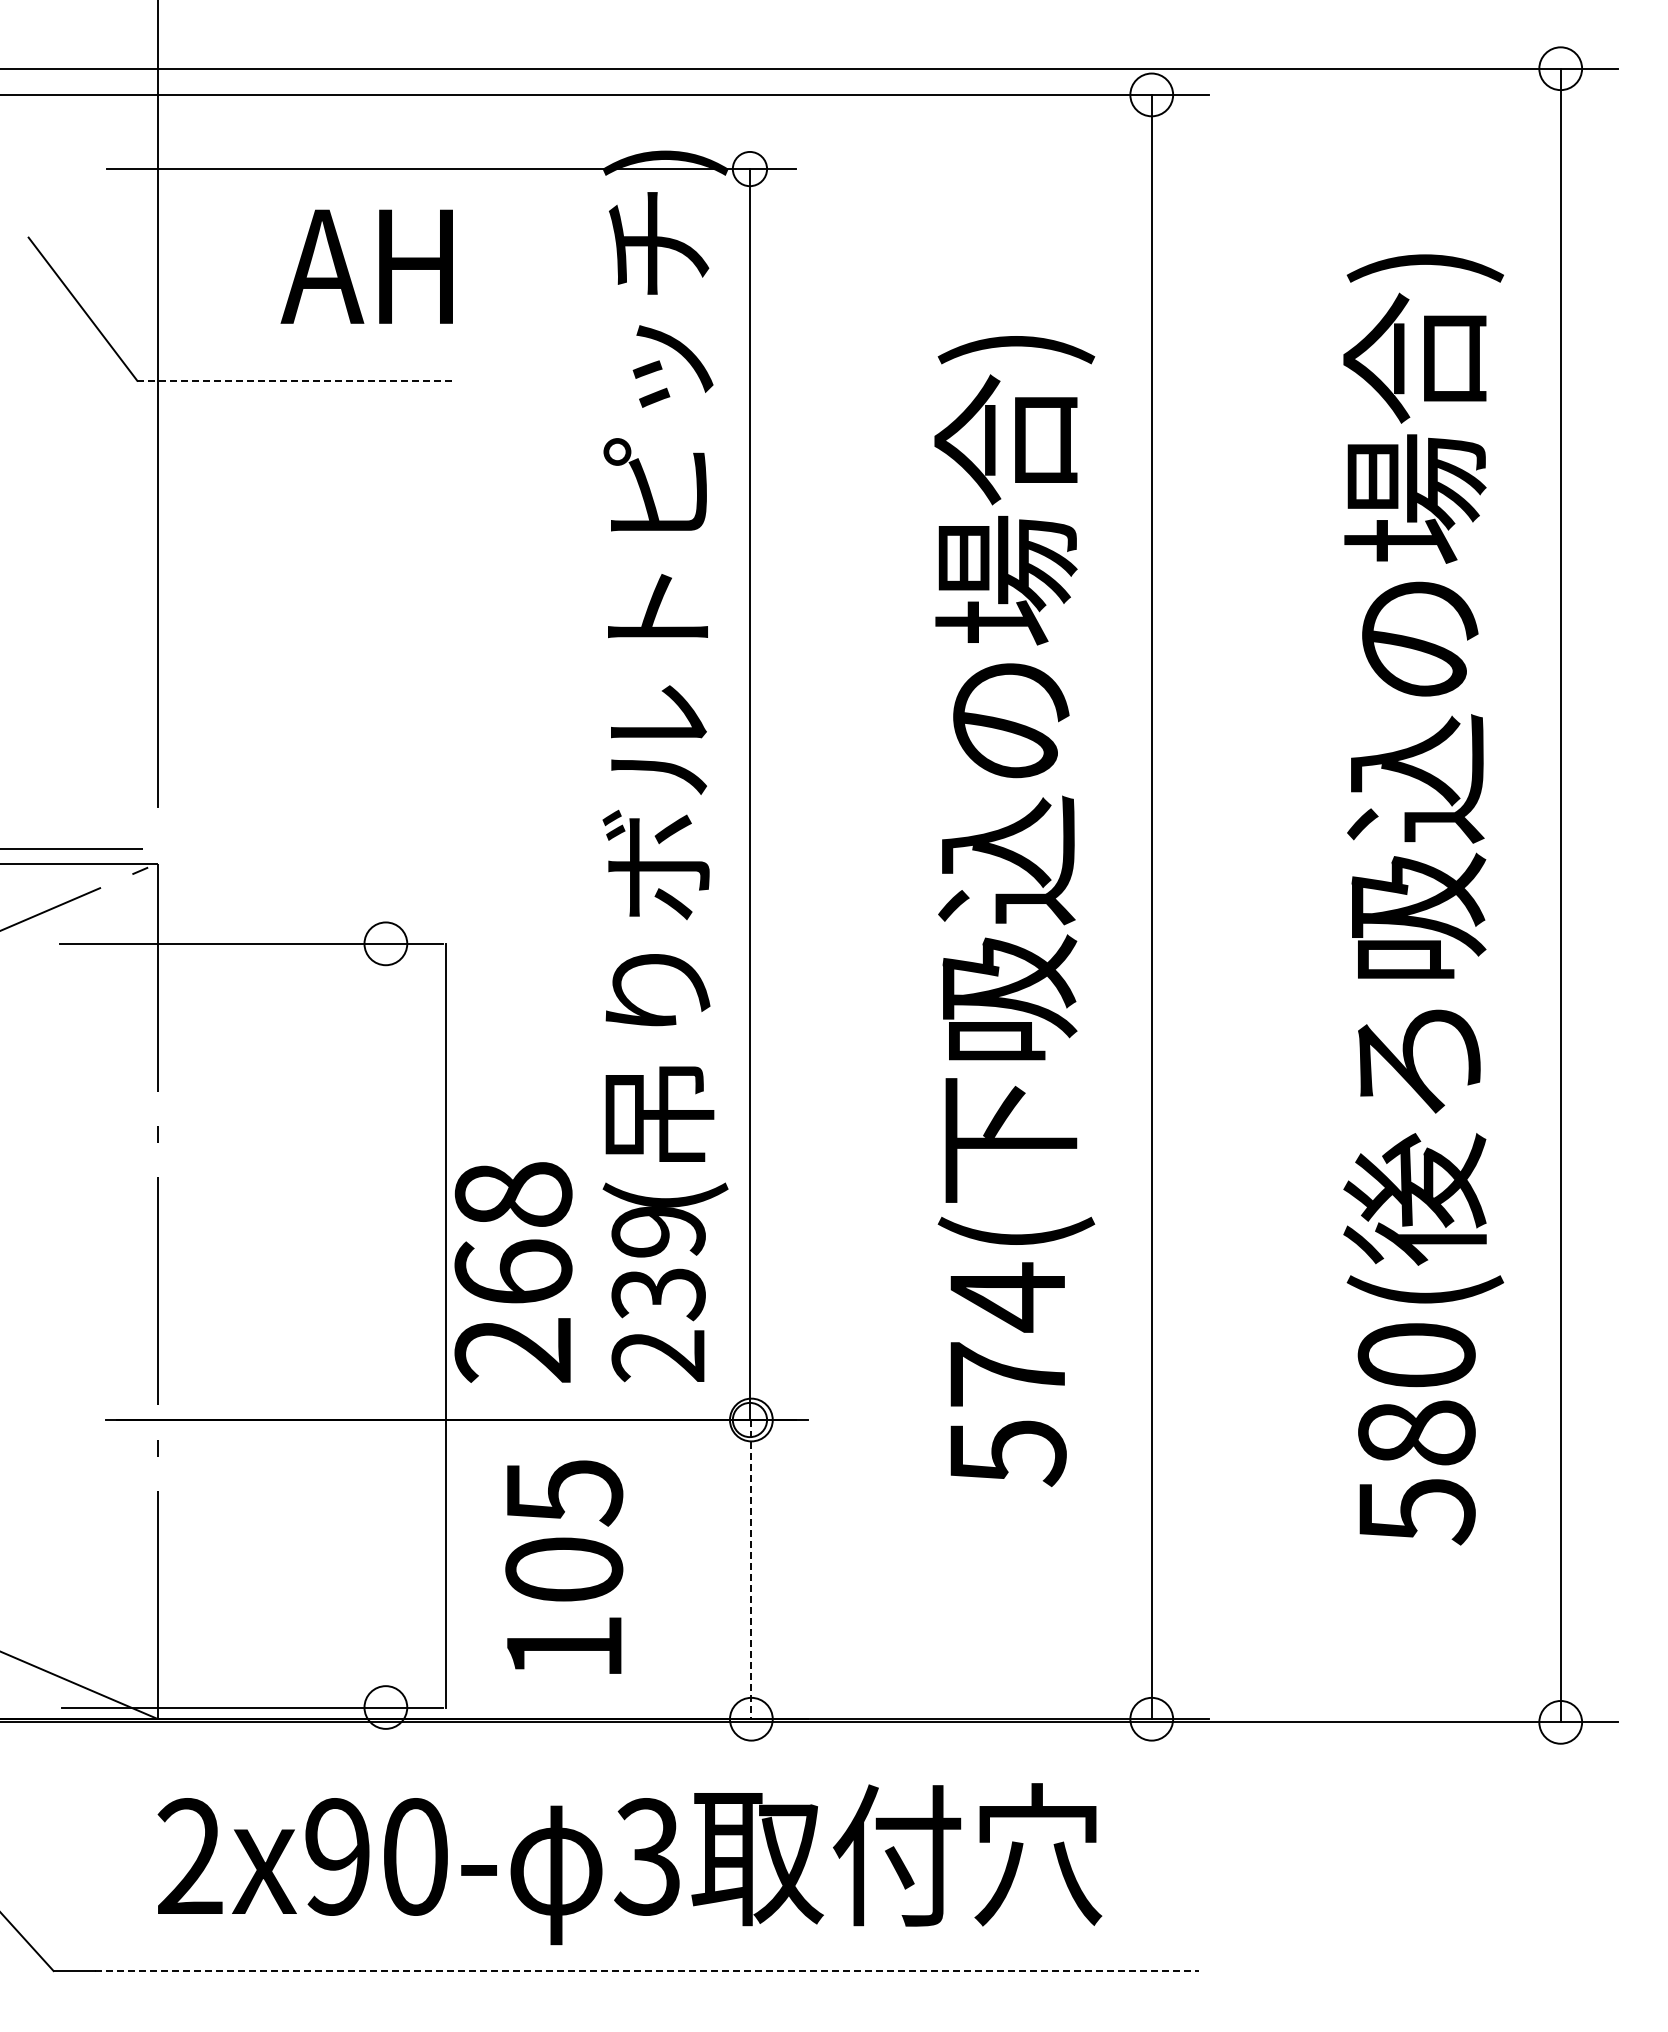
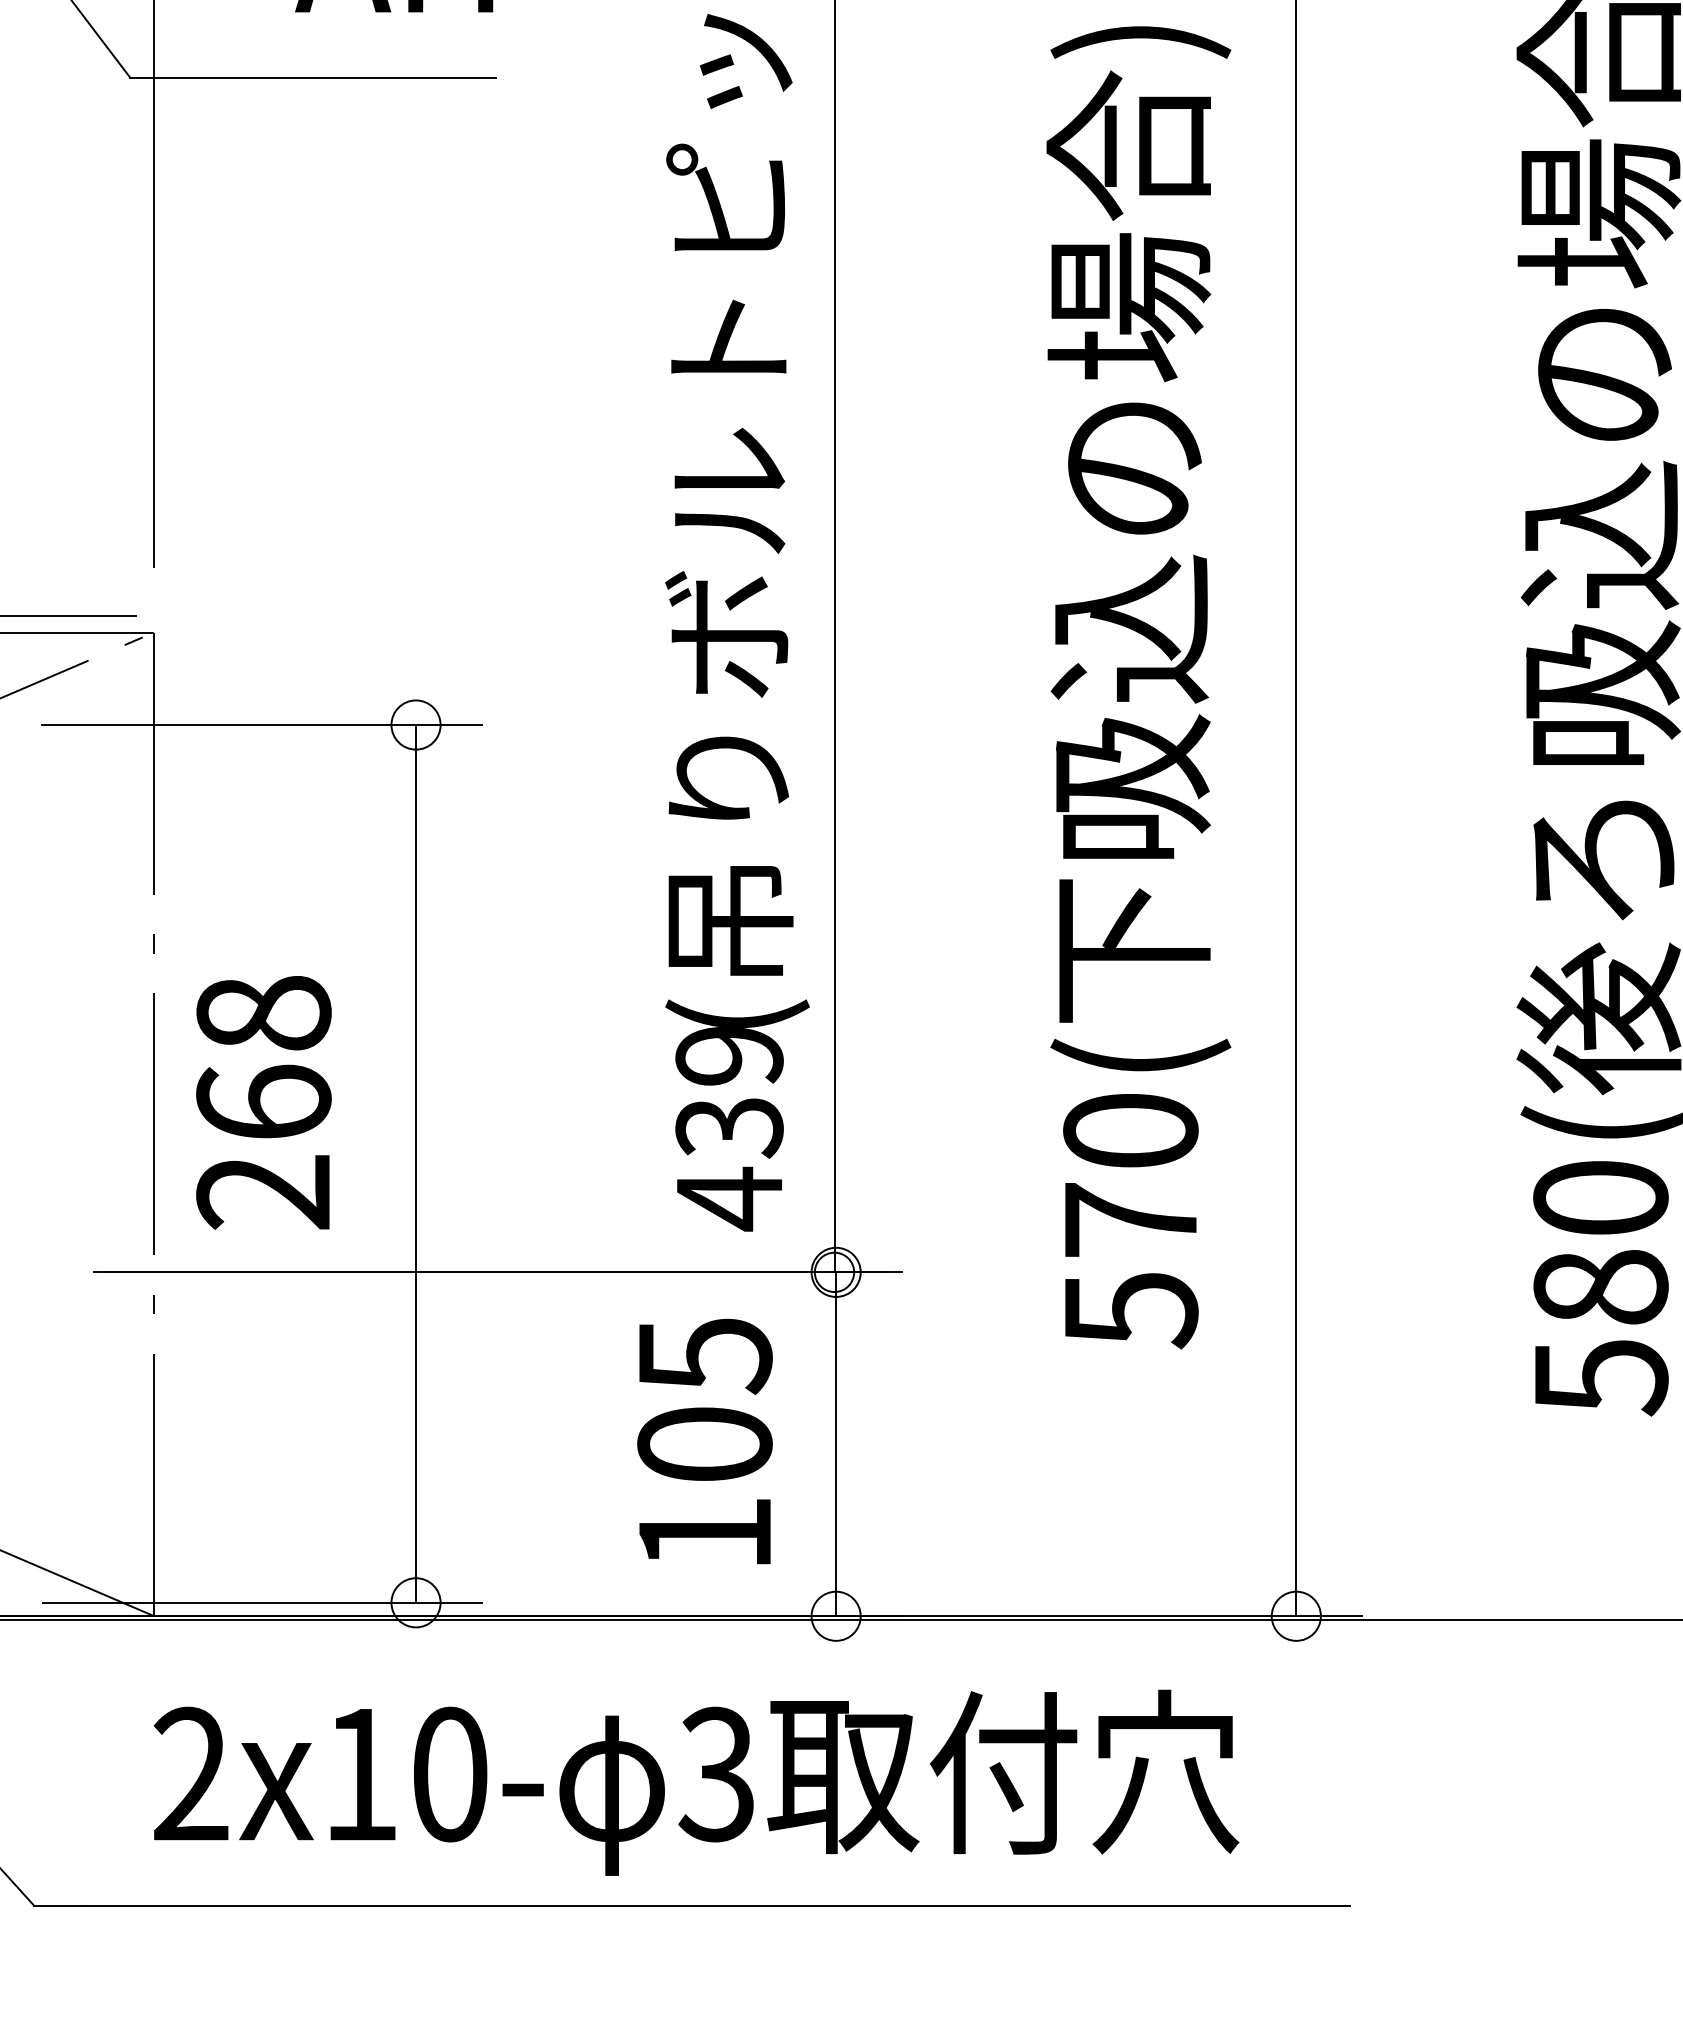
line: (297, 380) -> (314, 77), dashed -> solid
text: (513, 1272) -> (263, 1102), moved
text: (1007, 1297) -> (1130, 1131), 574( -> 570(
line: (445, 1325) -> (415, 1163), moved
text: (657, 1356) -> (728, 1199), 239 -> 439
text: (564, 1566) -> (705, 1440), moved
line: (751, 1569) -> (836, 1444), dashed -> solid
text: (337, 1856) -> (360, 1774), 2x90- -> 2x10-
line: (647, 1971) -> (716, 1906), dashed -> solid

